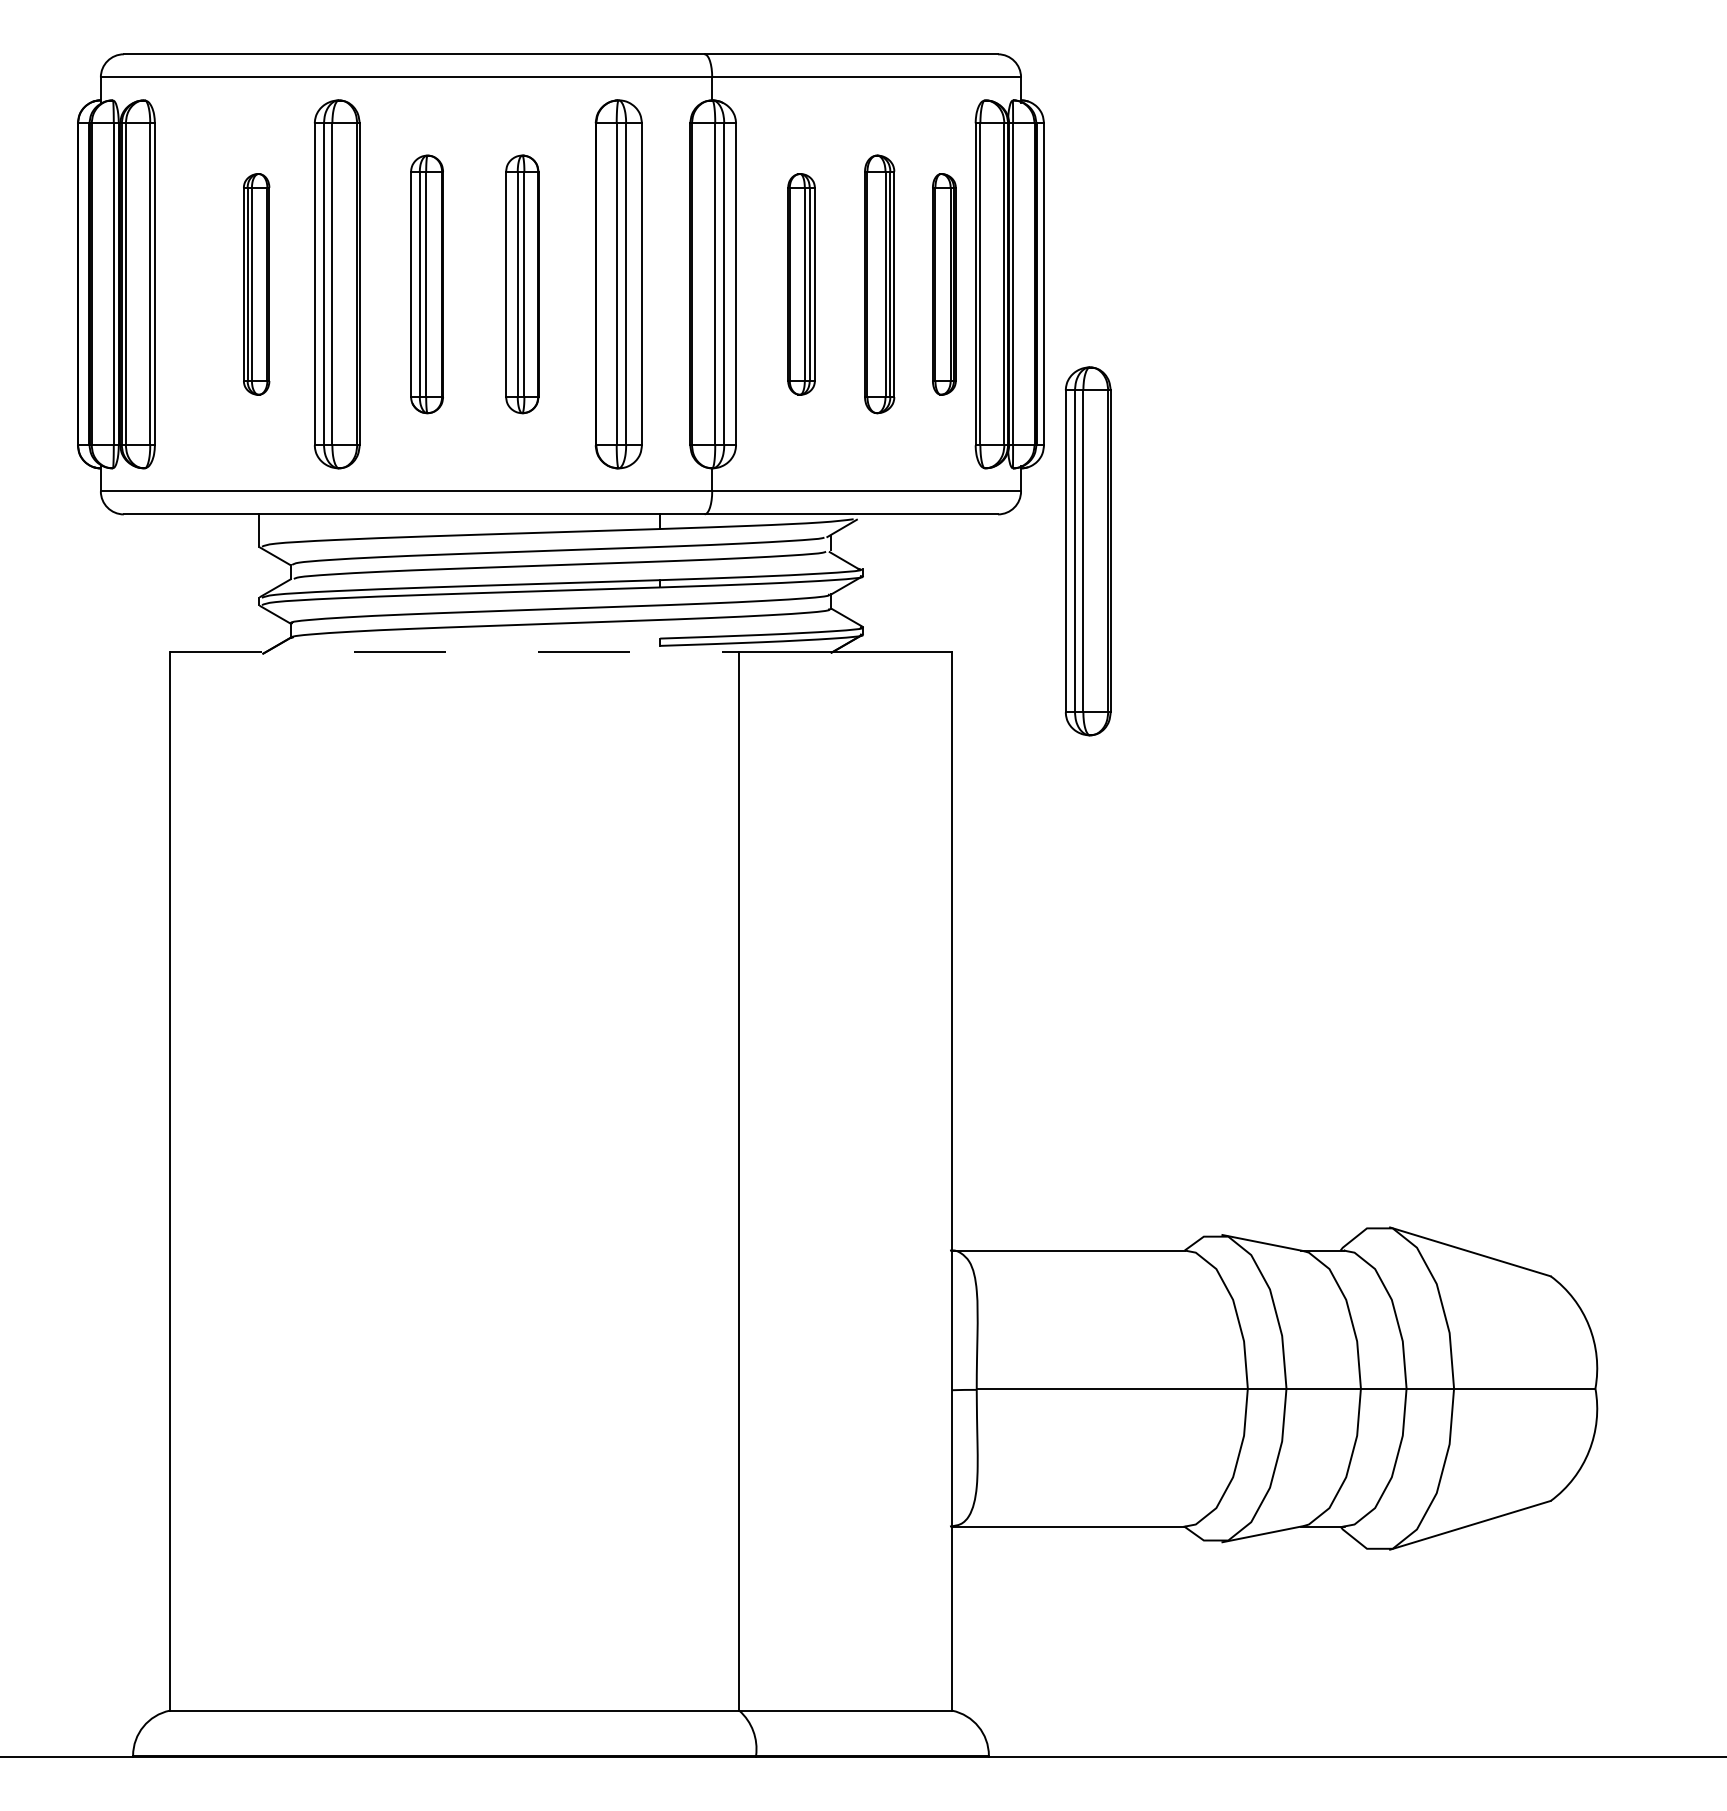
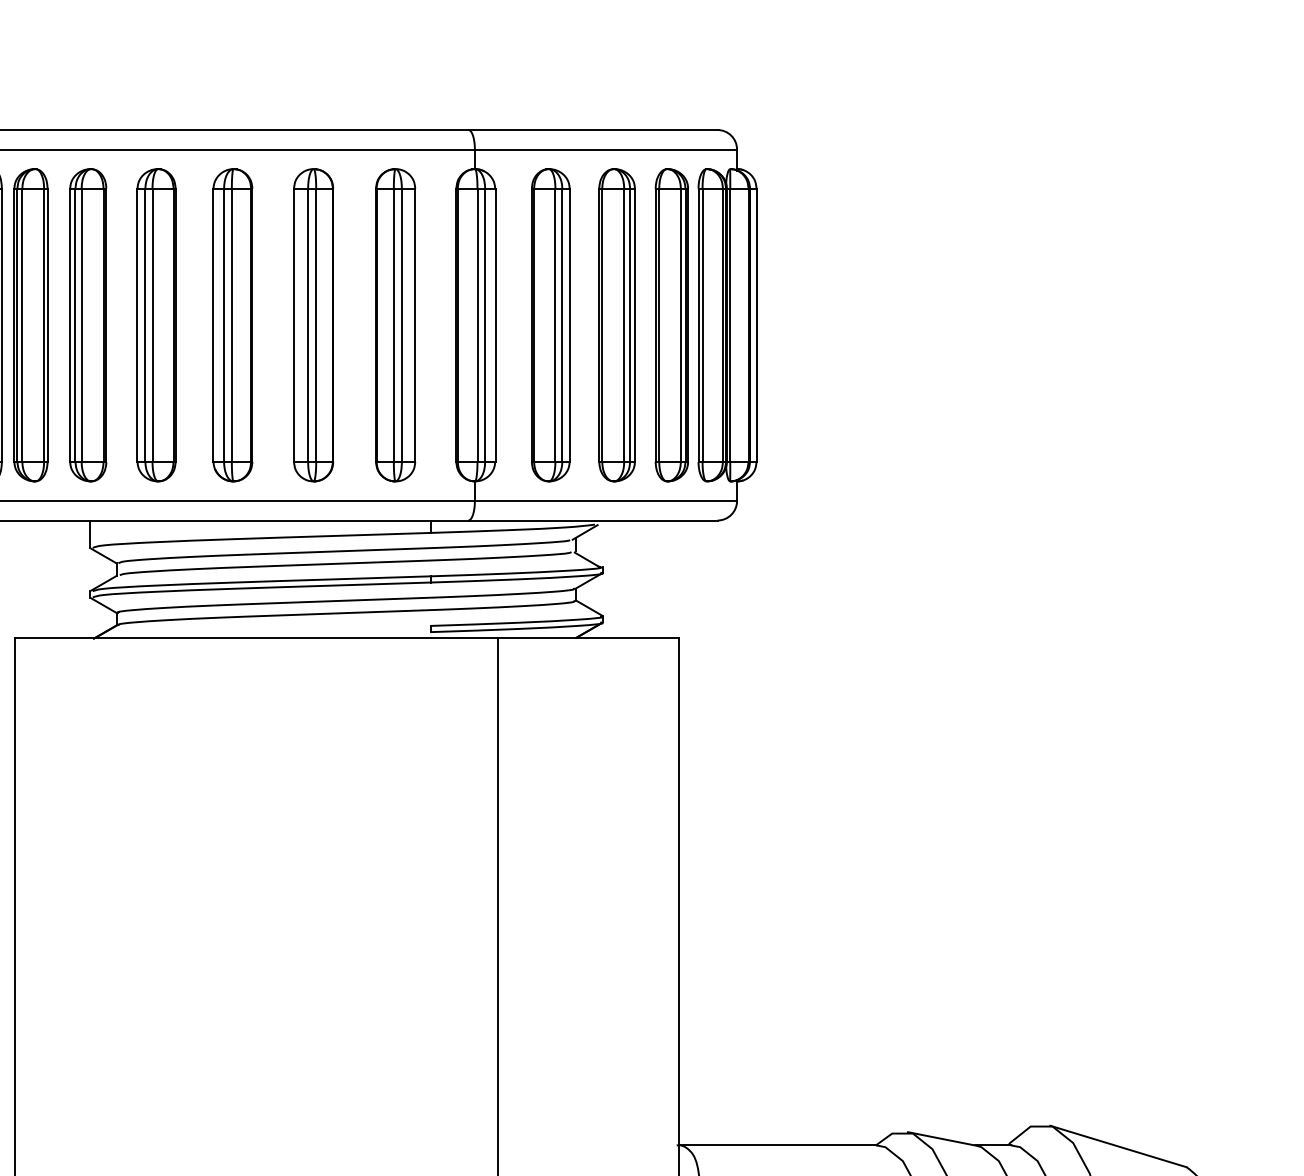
part: (188, 284) -> (30, 325), added
part: (256, 284) -> (88, 325), size x1.67
part: (426, 284) -> (232, 325), size x1.43
part: (522, 284) -> (313, 325), size x1.43
part: (801, 284) -> (550, 325), size x1.67
part: (879, 284) -> (616, 325), size x1.43
part: (944, 284) -> (672, 325), size x1.67
part: (1087, 551) -> (793, 552), removed
line: (454, 652) -> (256, 637), dashed -> solid

